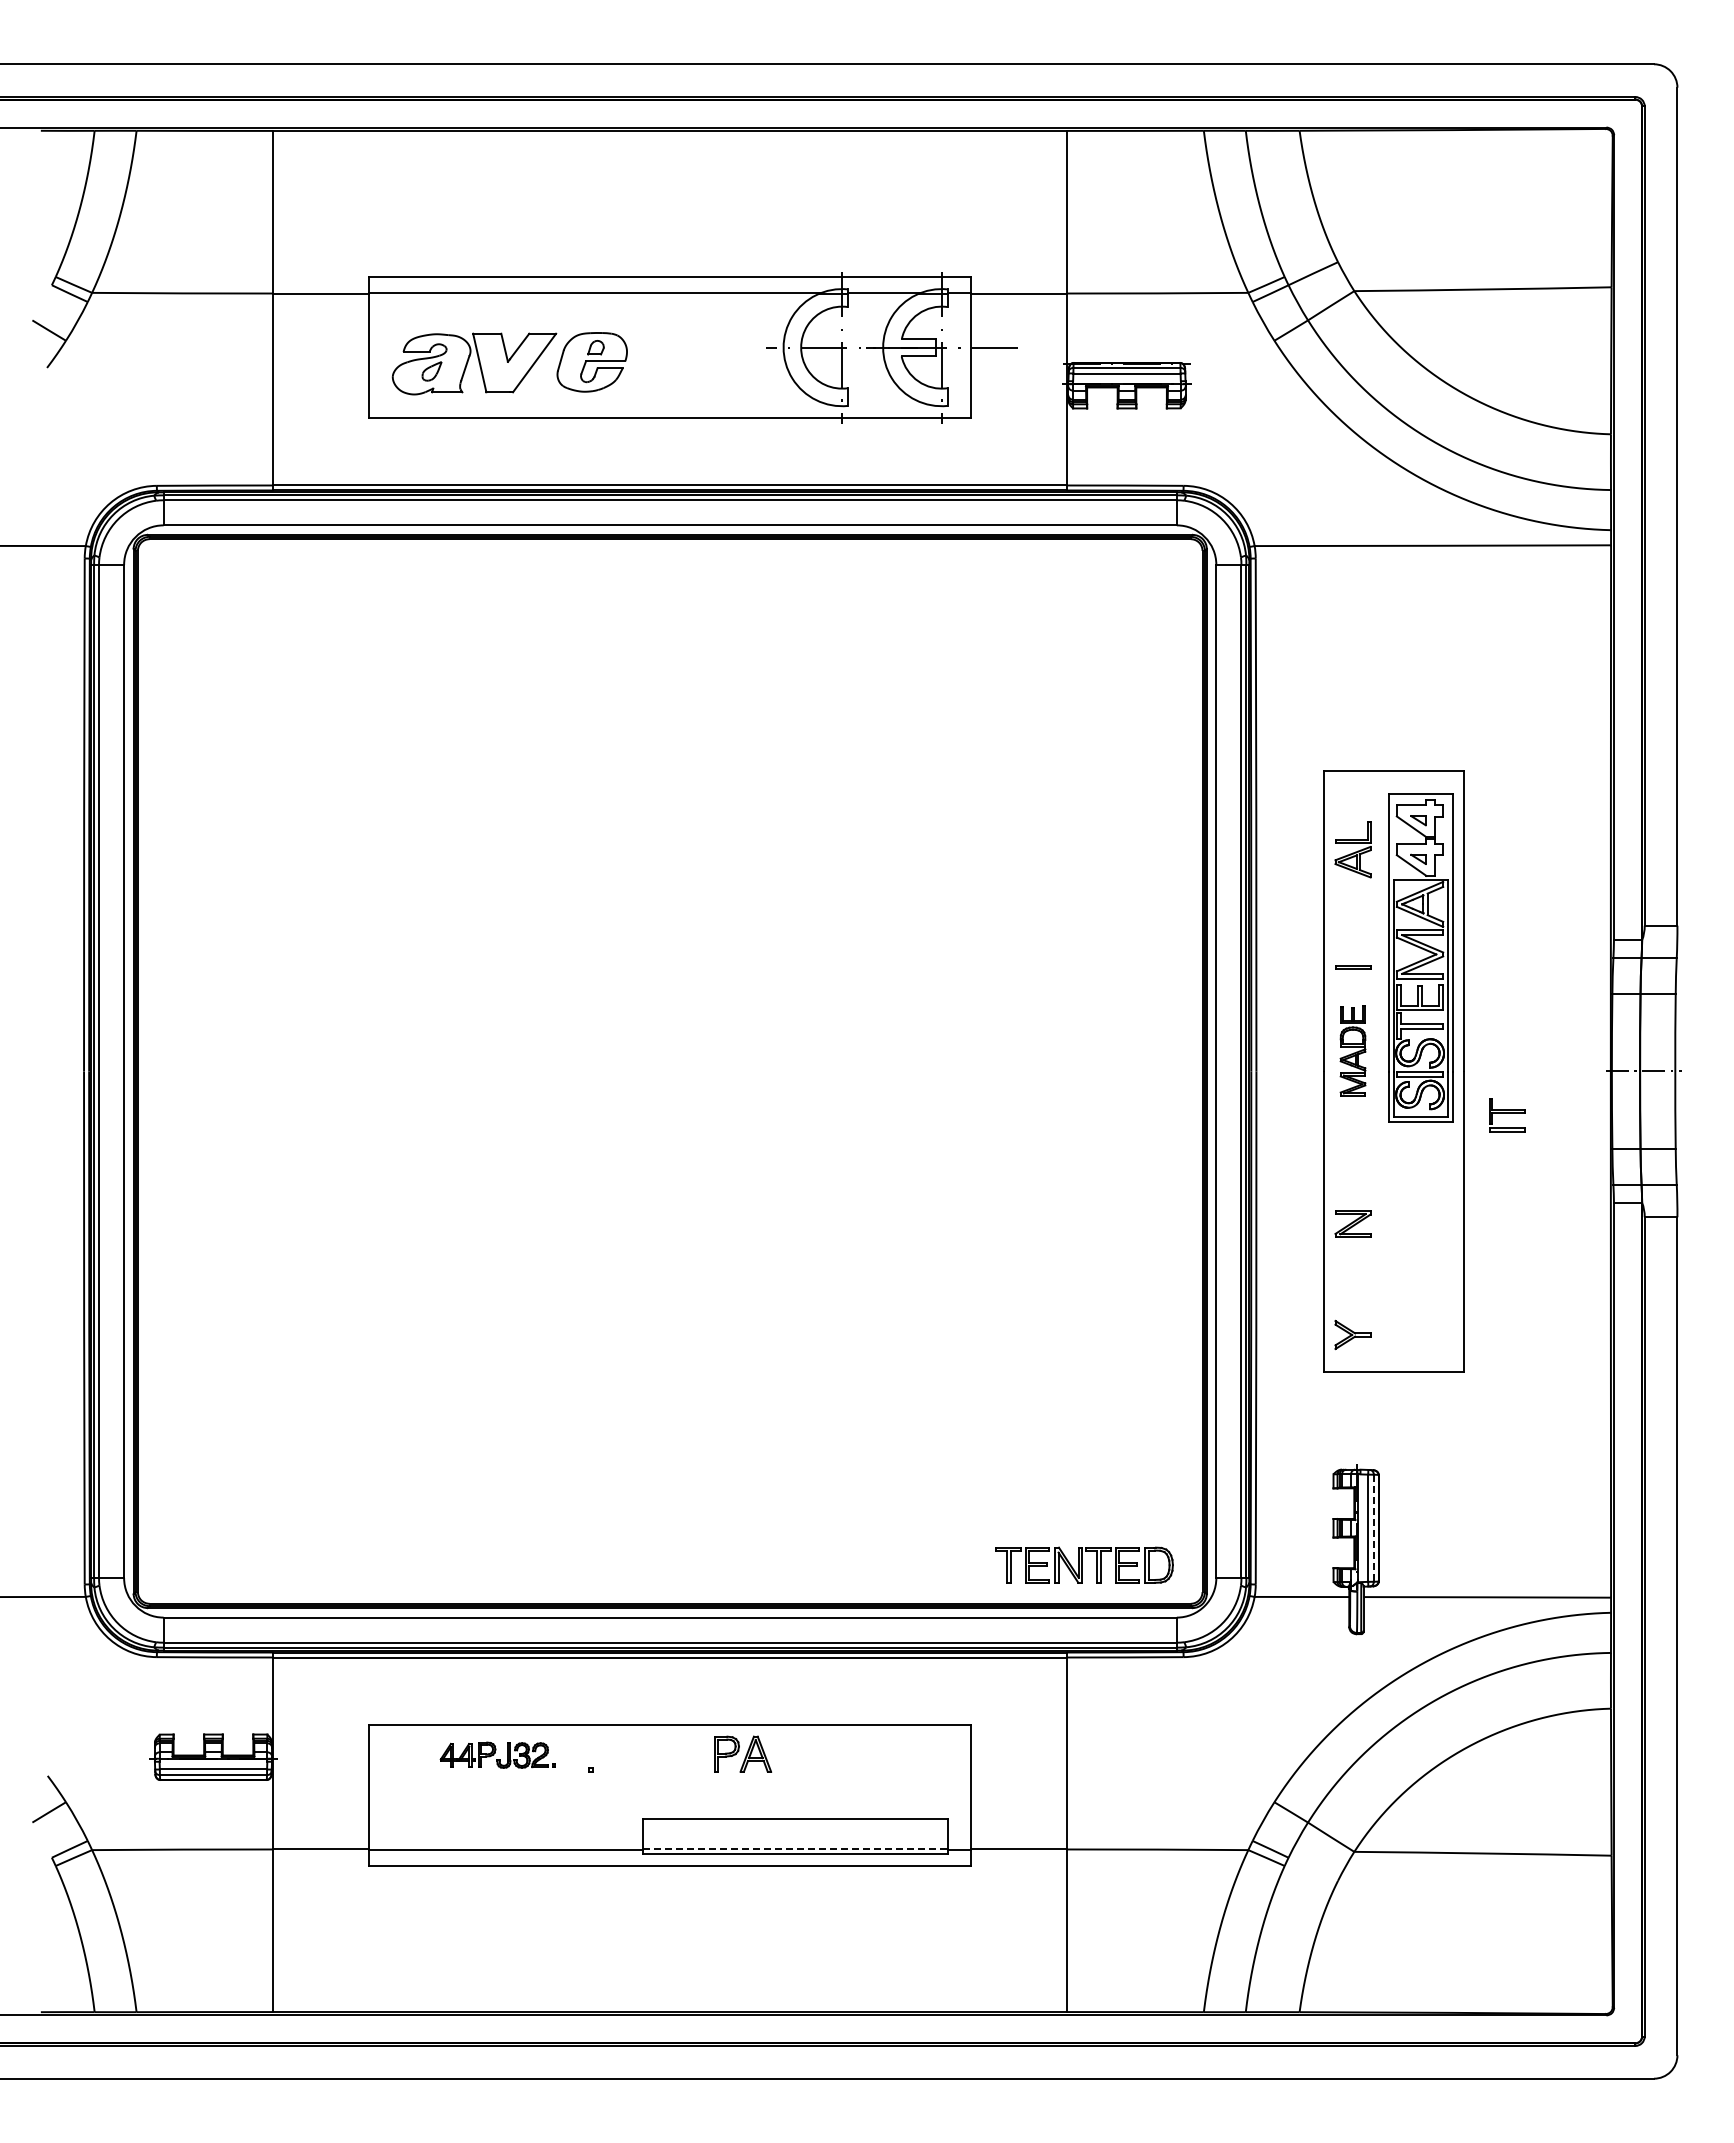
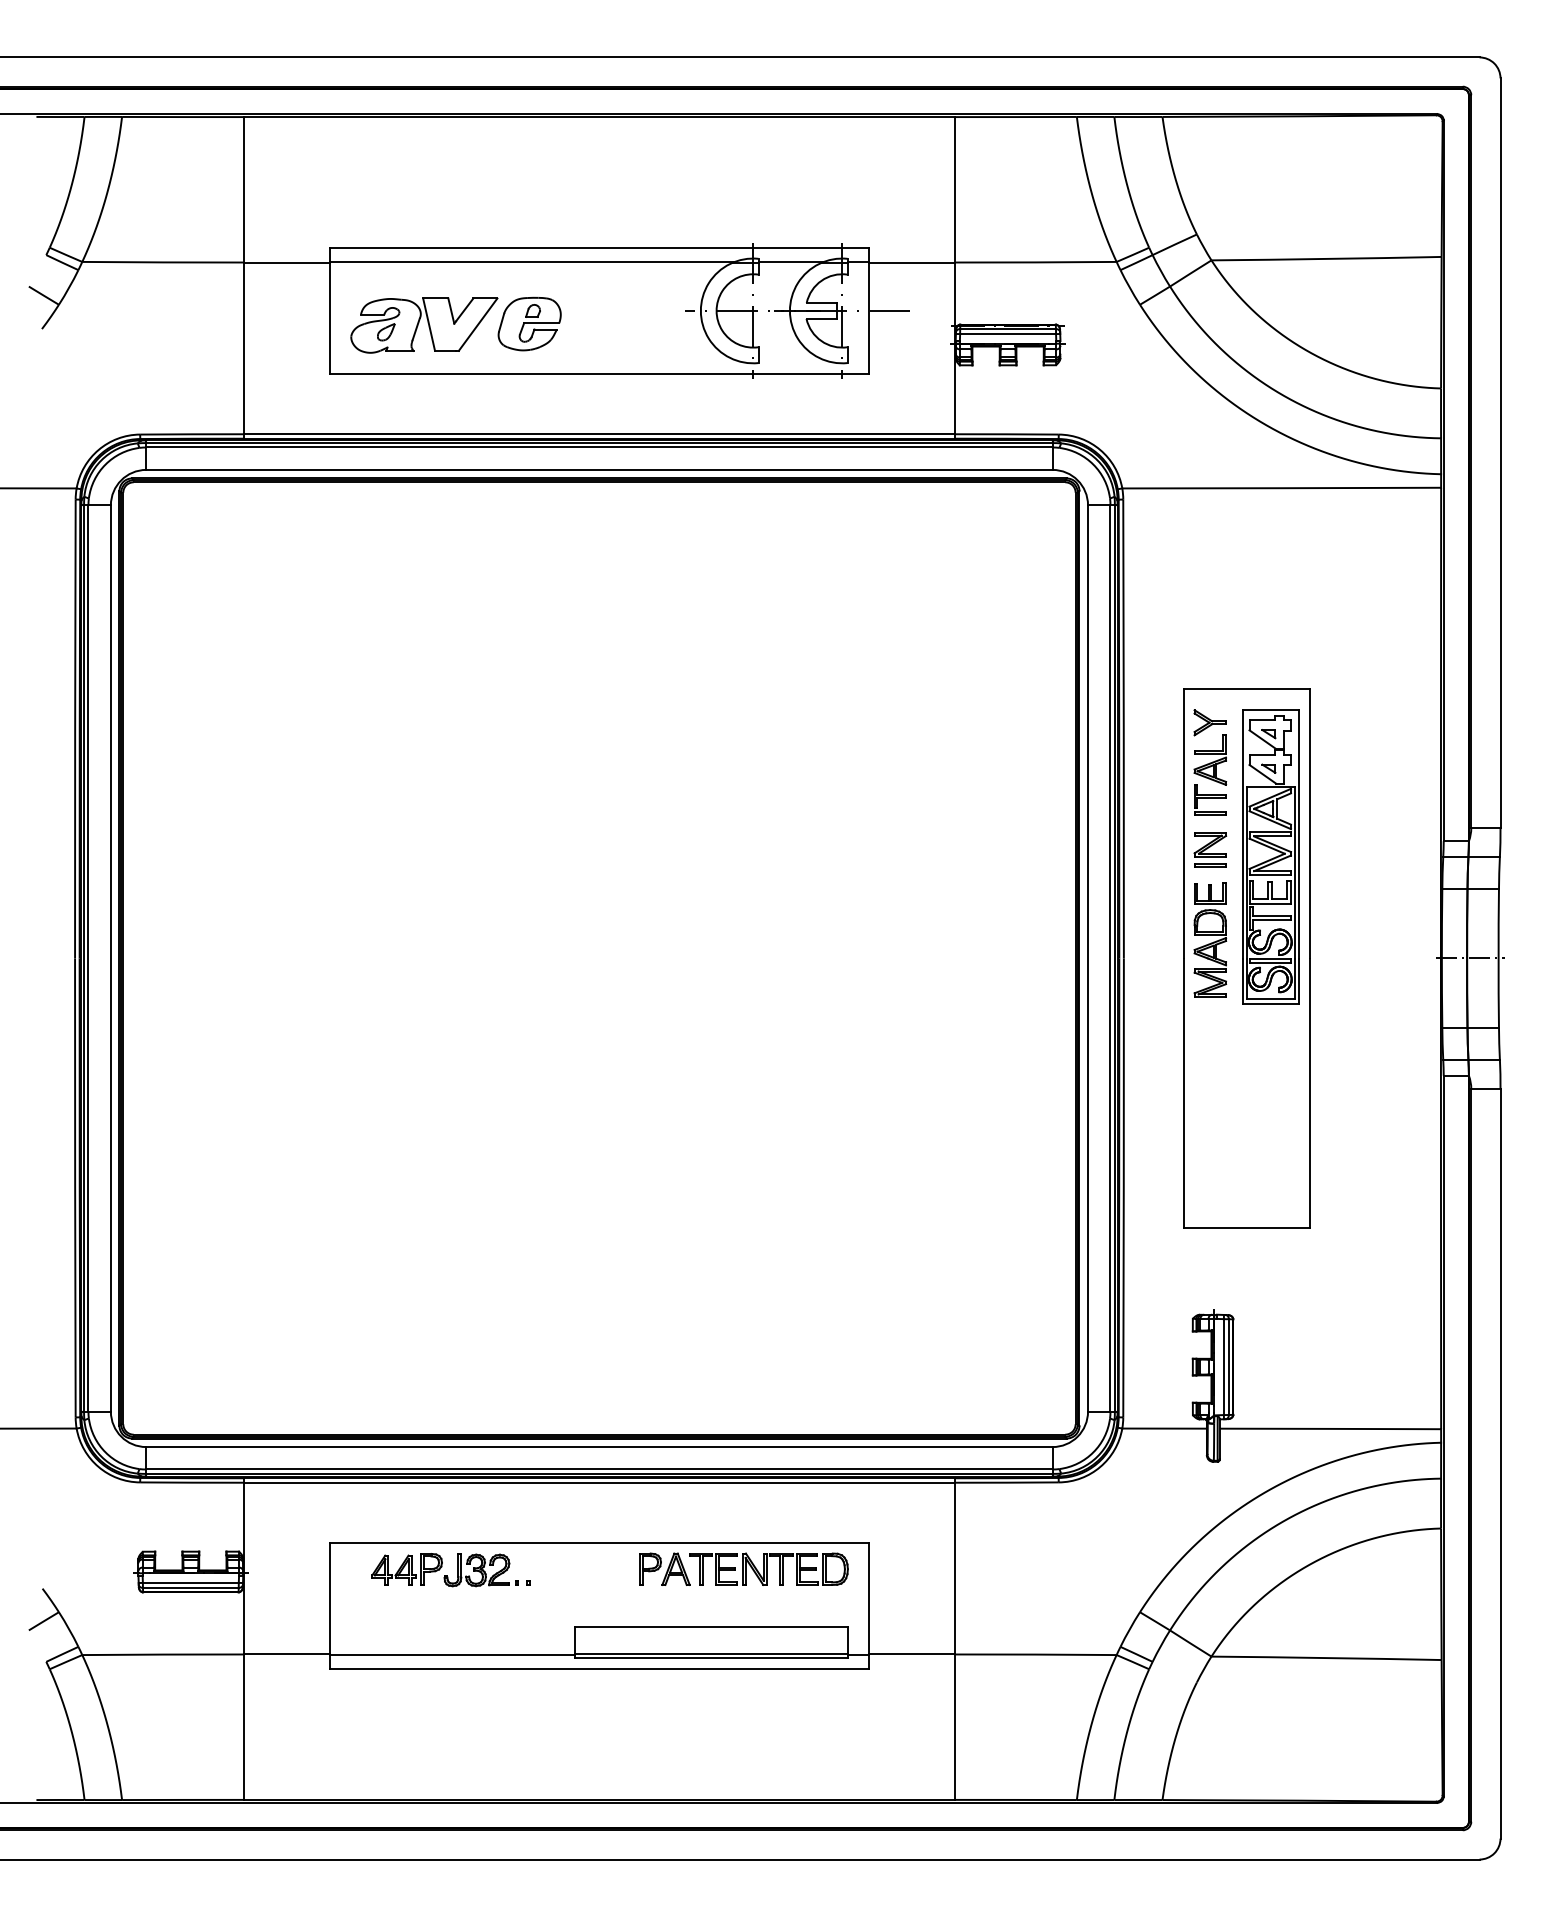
part: (1352, 1050) -> (1209, 939), size x1.43
part: (1507, 1115) -> (1210, 800), moved
part: (1352, 1223) -> (1209, 843), moved
part: (1352, 1334) -> (1209, 722), moved
line: (1373, 1528) -> (1228, 1367), dashed -> solid
part: (1084, 1564) -> (768, 1568), moved
part: (497, 1755) -> (444, 1570), size x1.43
line: (796, 1849) -> (712, 1654), dashed -> solid

